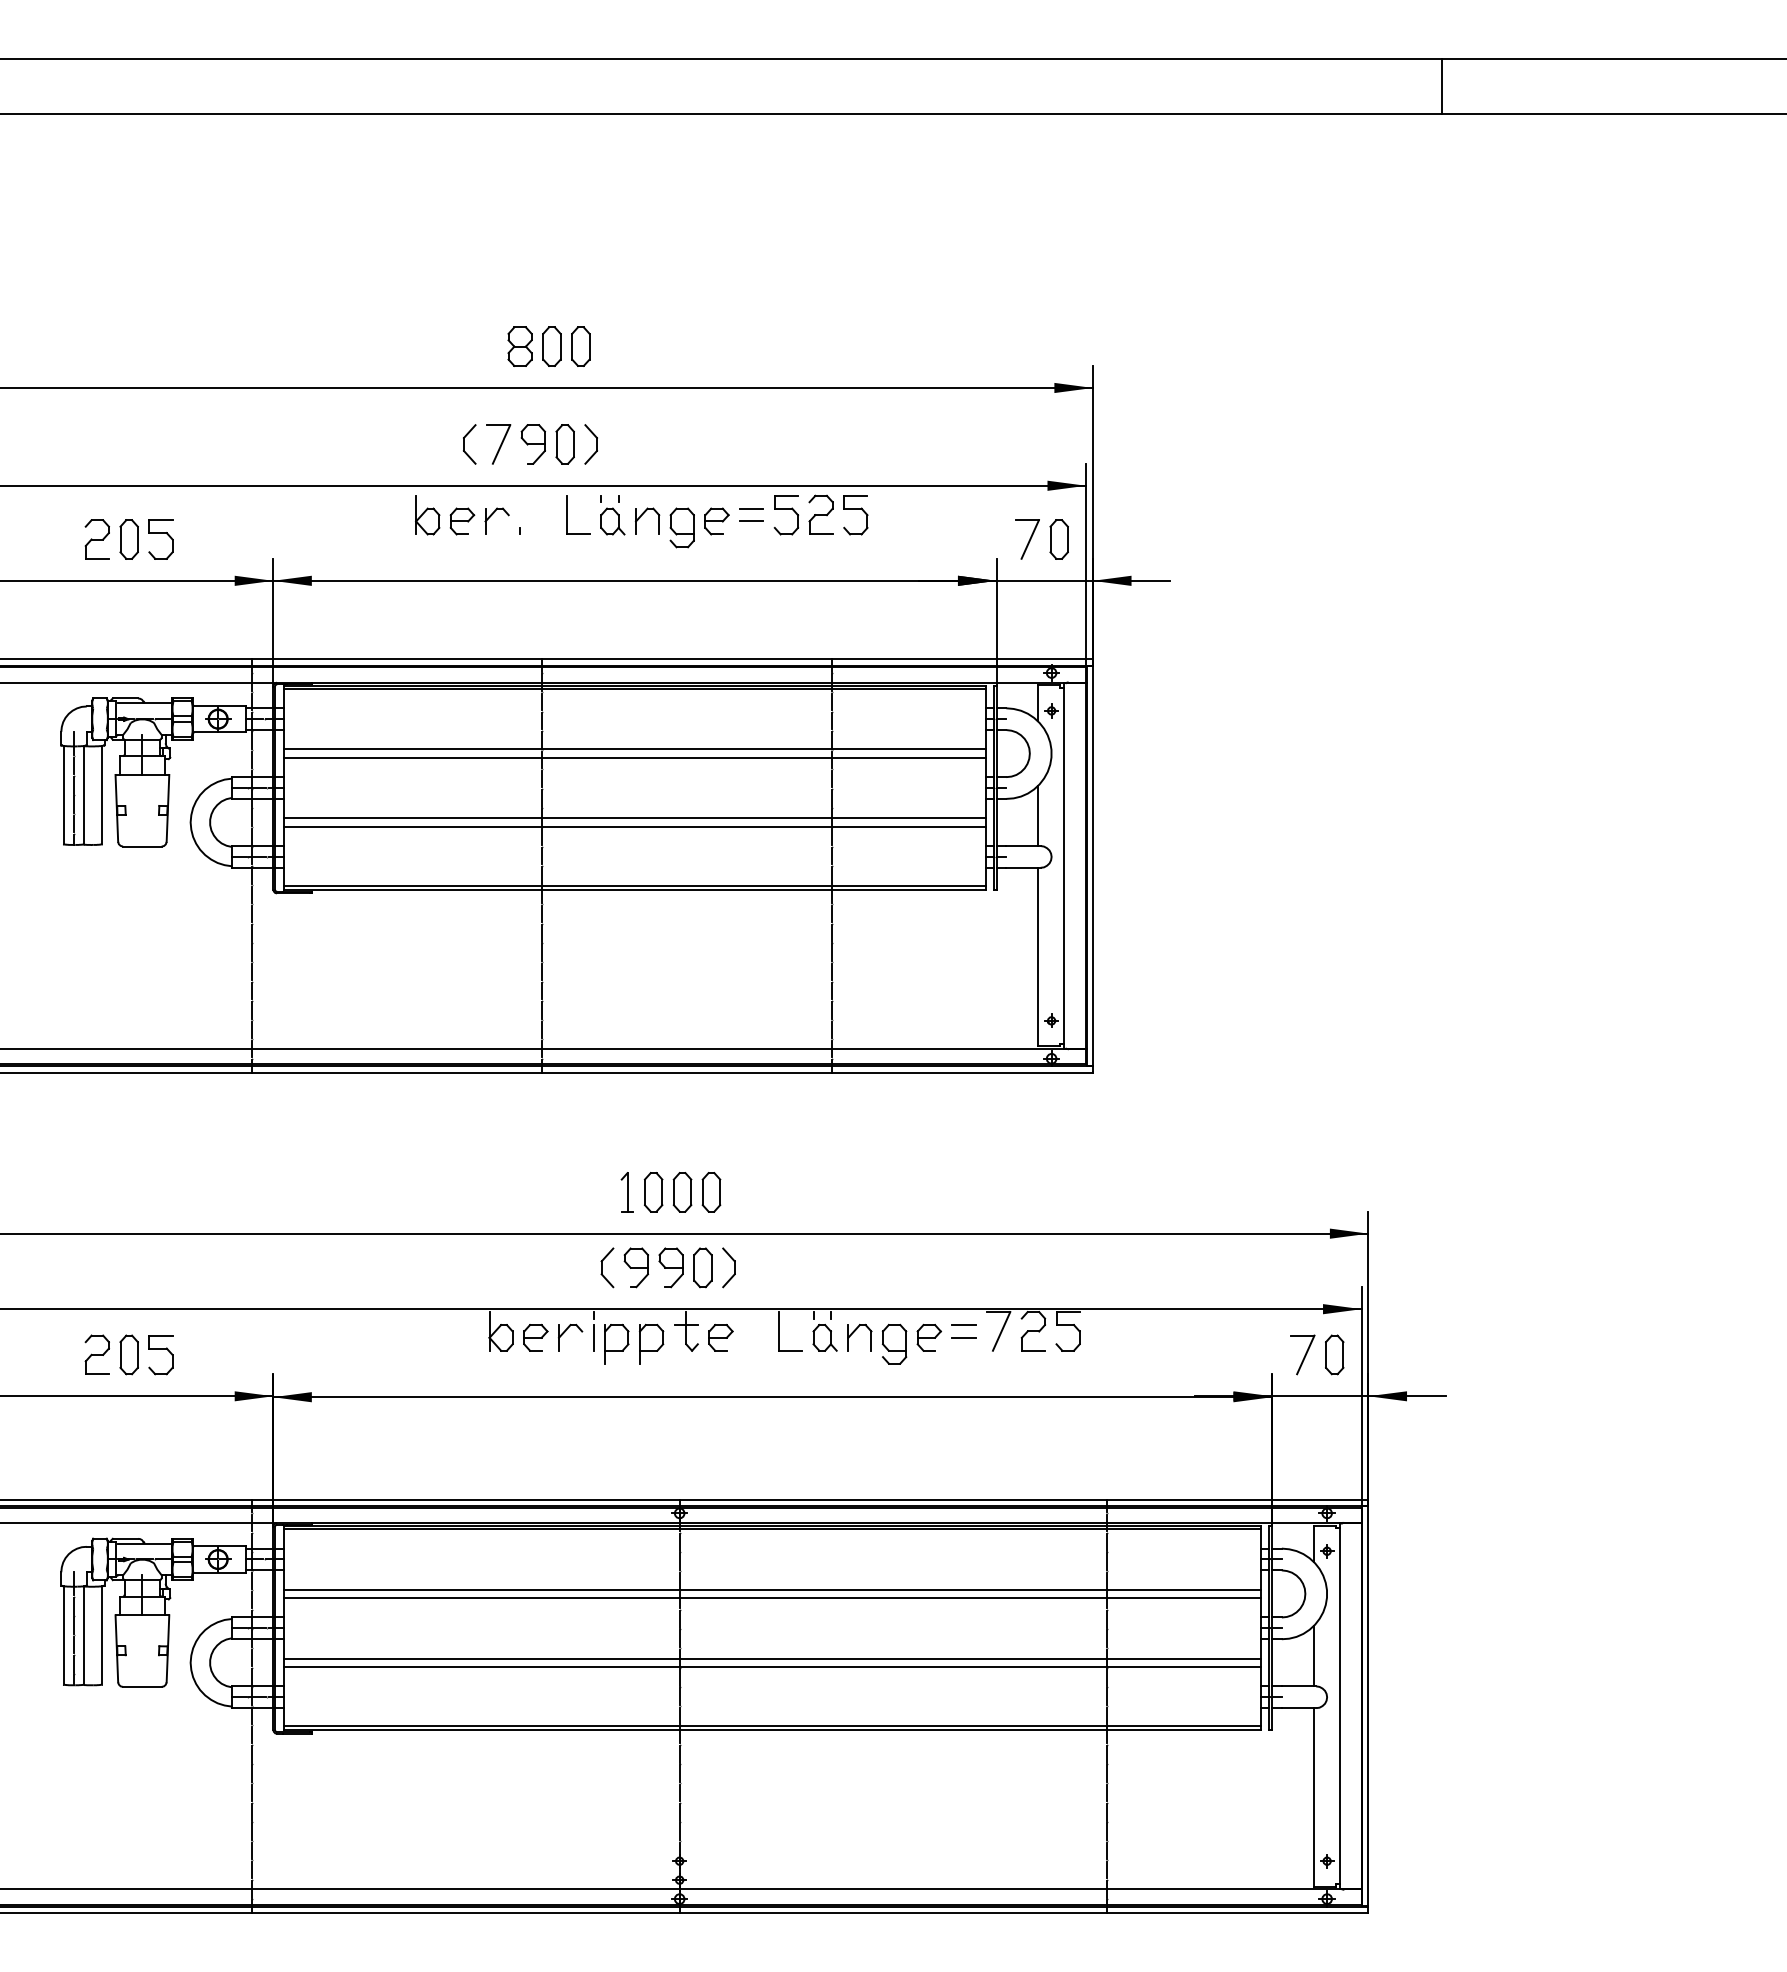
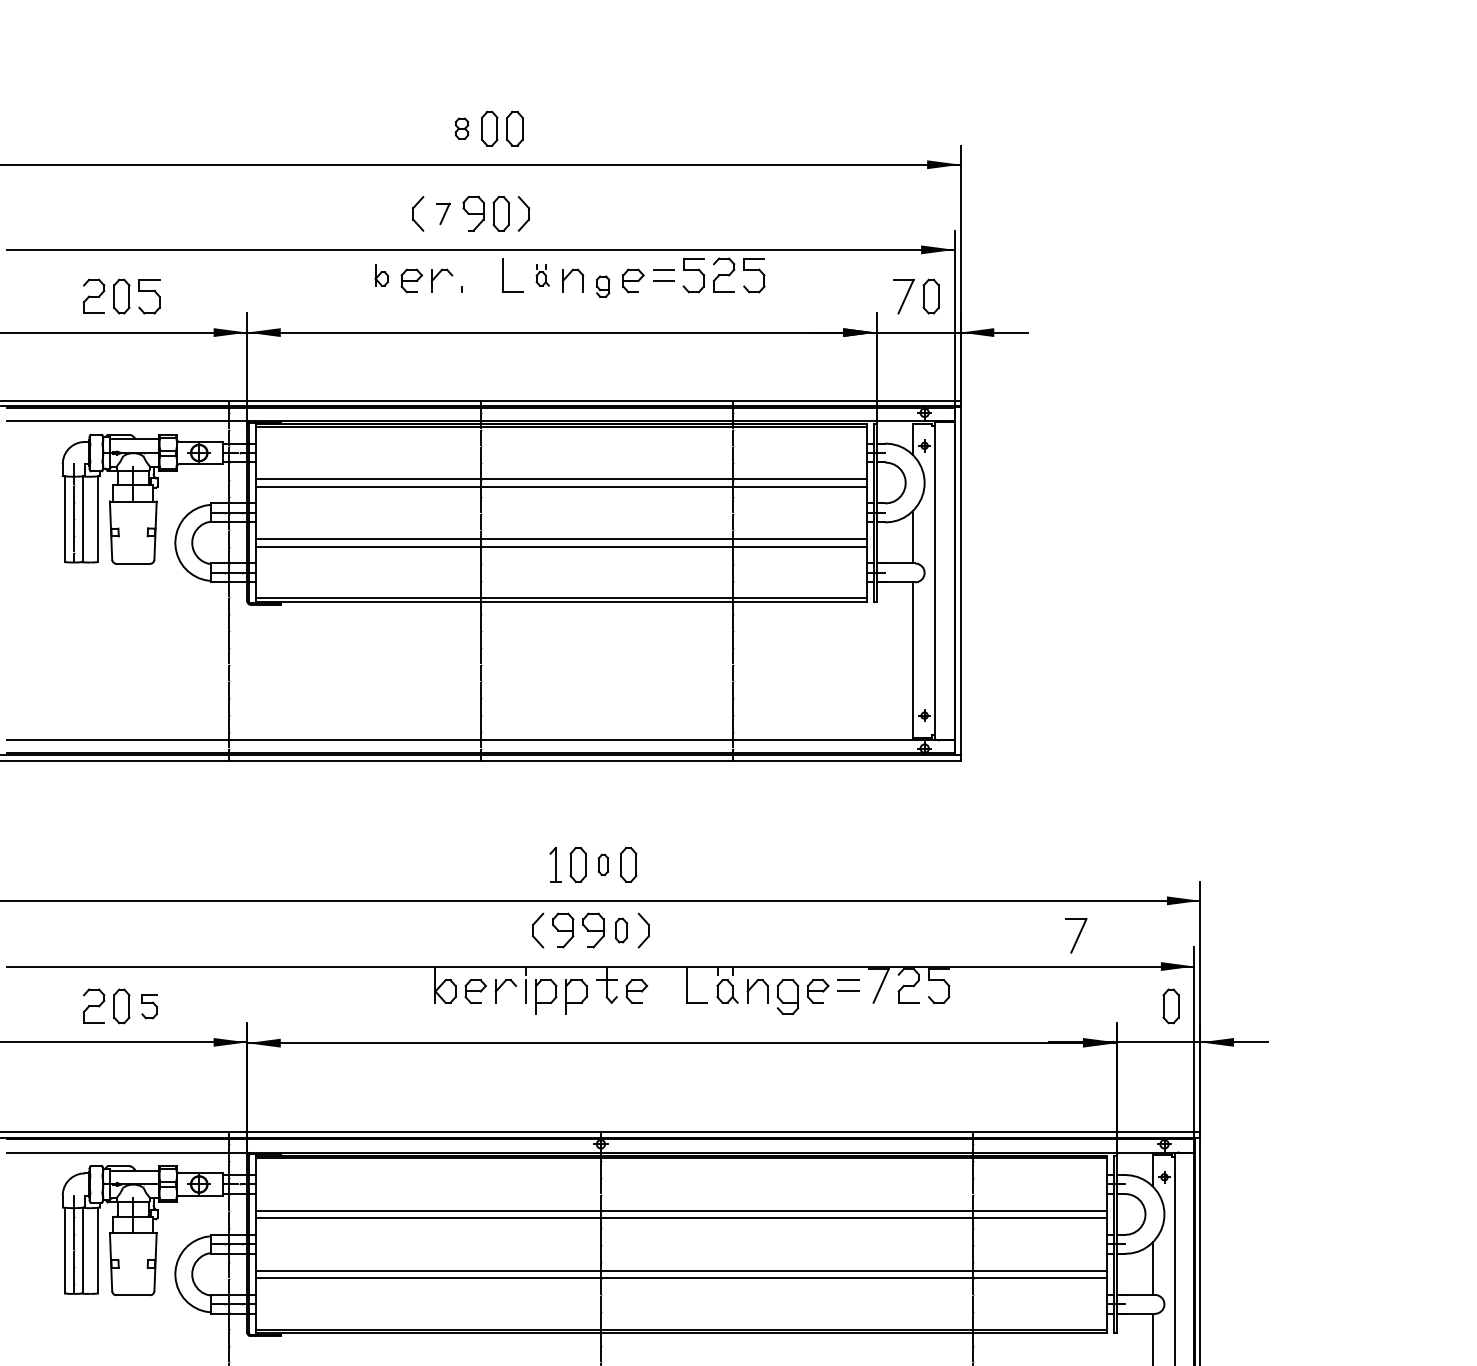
part: (519, 346) -> (461, 128), size x0.6
part: (498, 444) -> (443, 213), size x0.6
part: (427, 515) -> (381, 275), size x0.6
part: (612, 515) -> (542, 275), size x0.6
part: (681, 527) -> (602, 286), size x0.6
part: (682, 1192) -> (603, 865), size x0.6
part: (702, 1267) -> (620, 930), size x0.7
part: (1302, 1354) -> (1076, 935), moved
part: (160, 1355) -> (149, 1006), size x0.7

